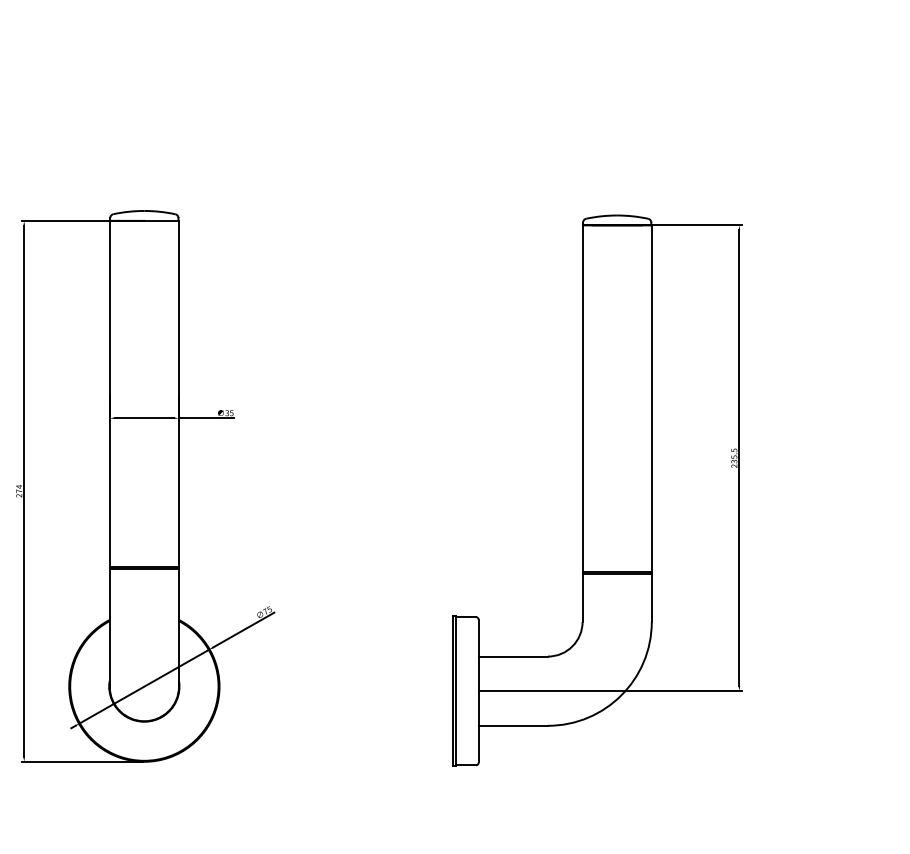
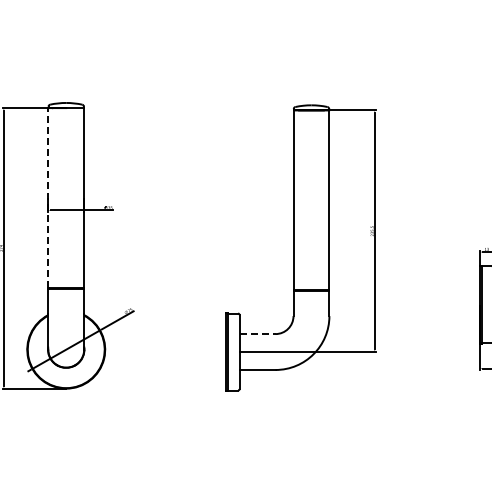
line: (110, 393) -> (48, 197), solid -> dashed
line: (513, 657) -> (257, 334), solid -> dashed

